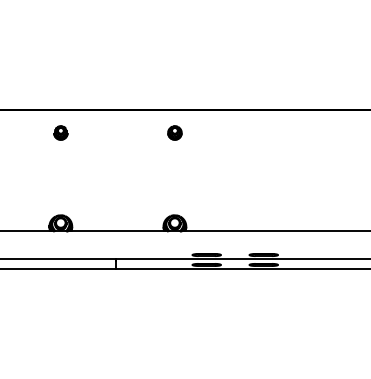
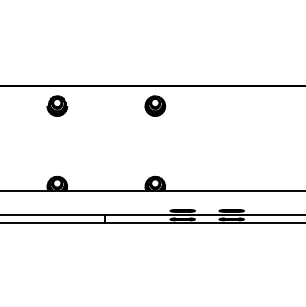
part: (60, 132) -> (57, 105), size x1.67
part: (174, 132) -> (155, 105), size x1.67

